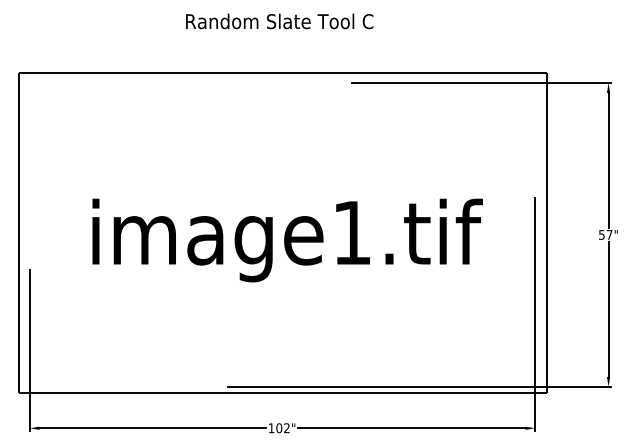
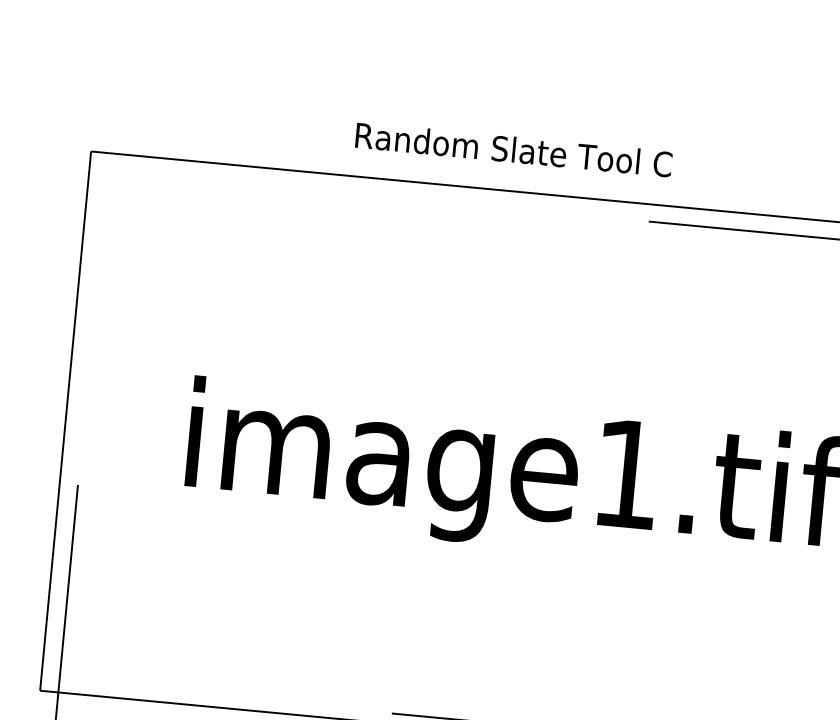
text: (279, 21) -> (513, 149), moved

